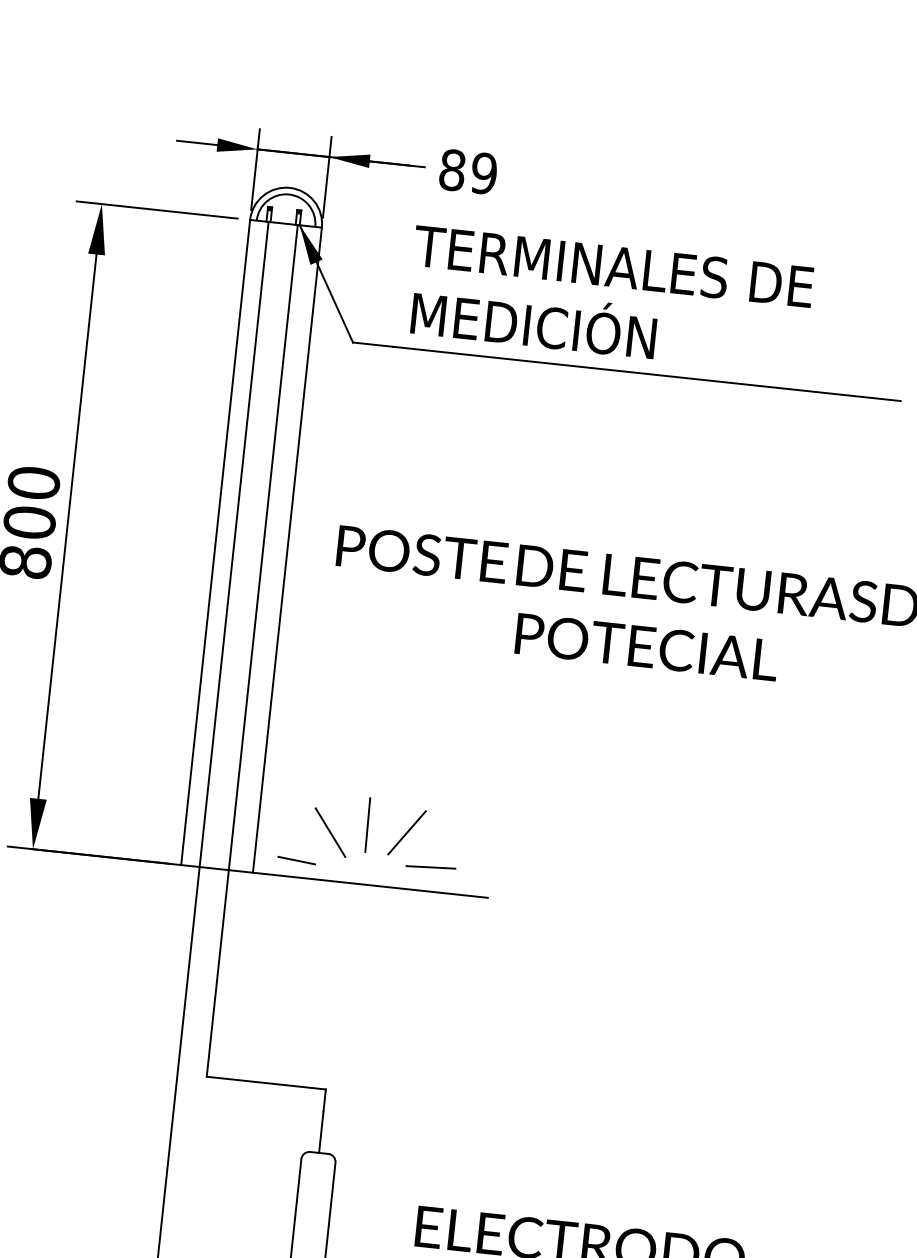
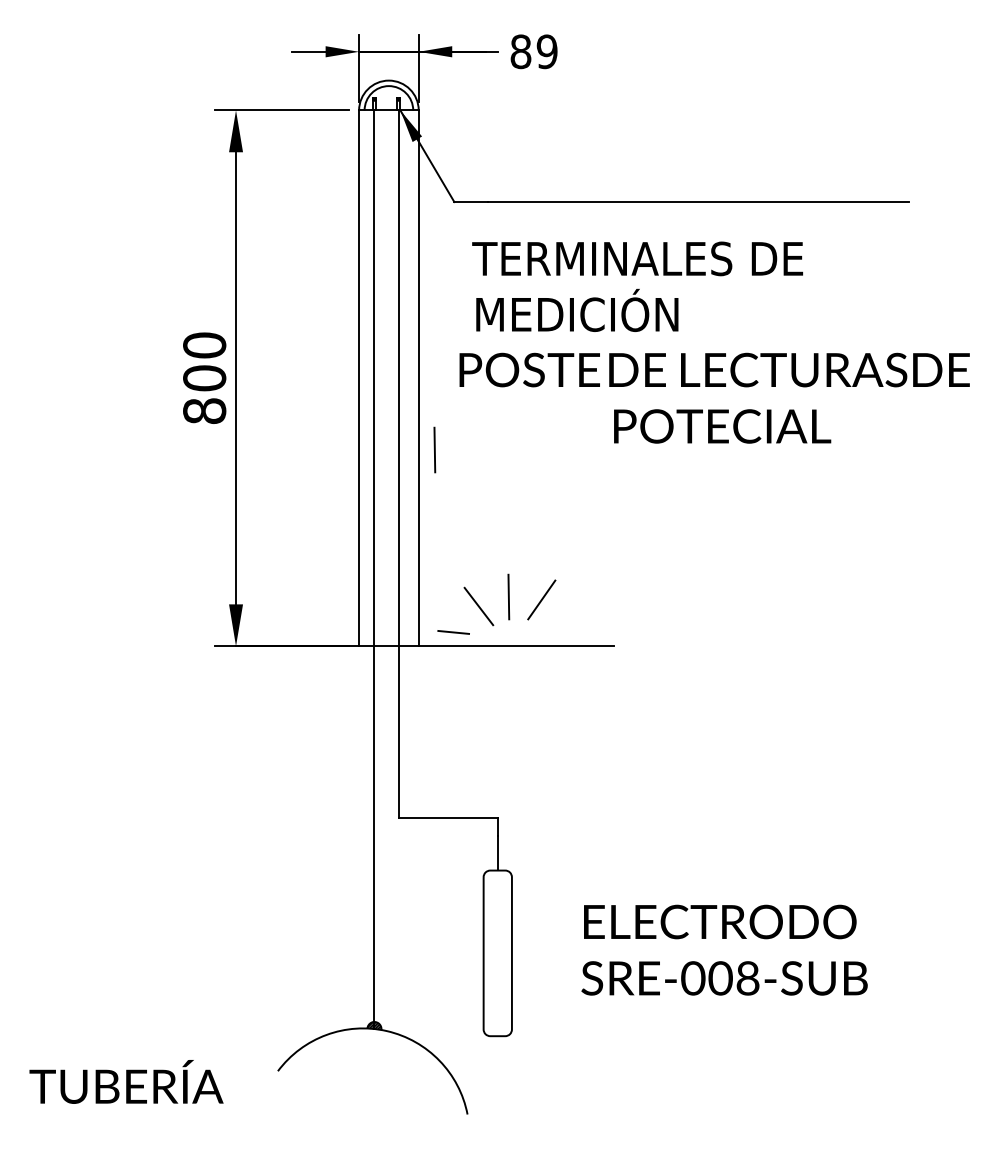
text: (609, 299) -> (637, 286), moved
line: (297, 637) -> (434, 449), added
line: (430, 867) -> (564, 626), removed

